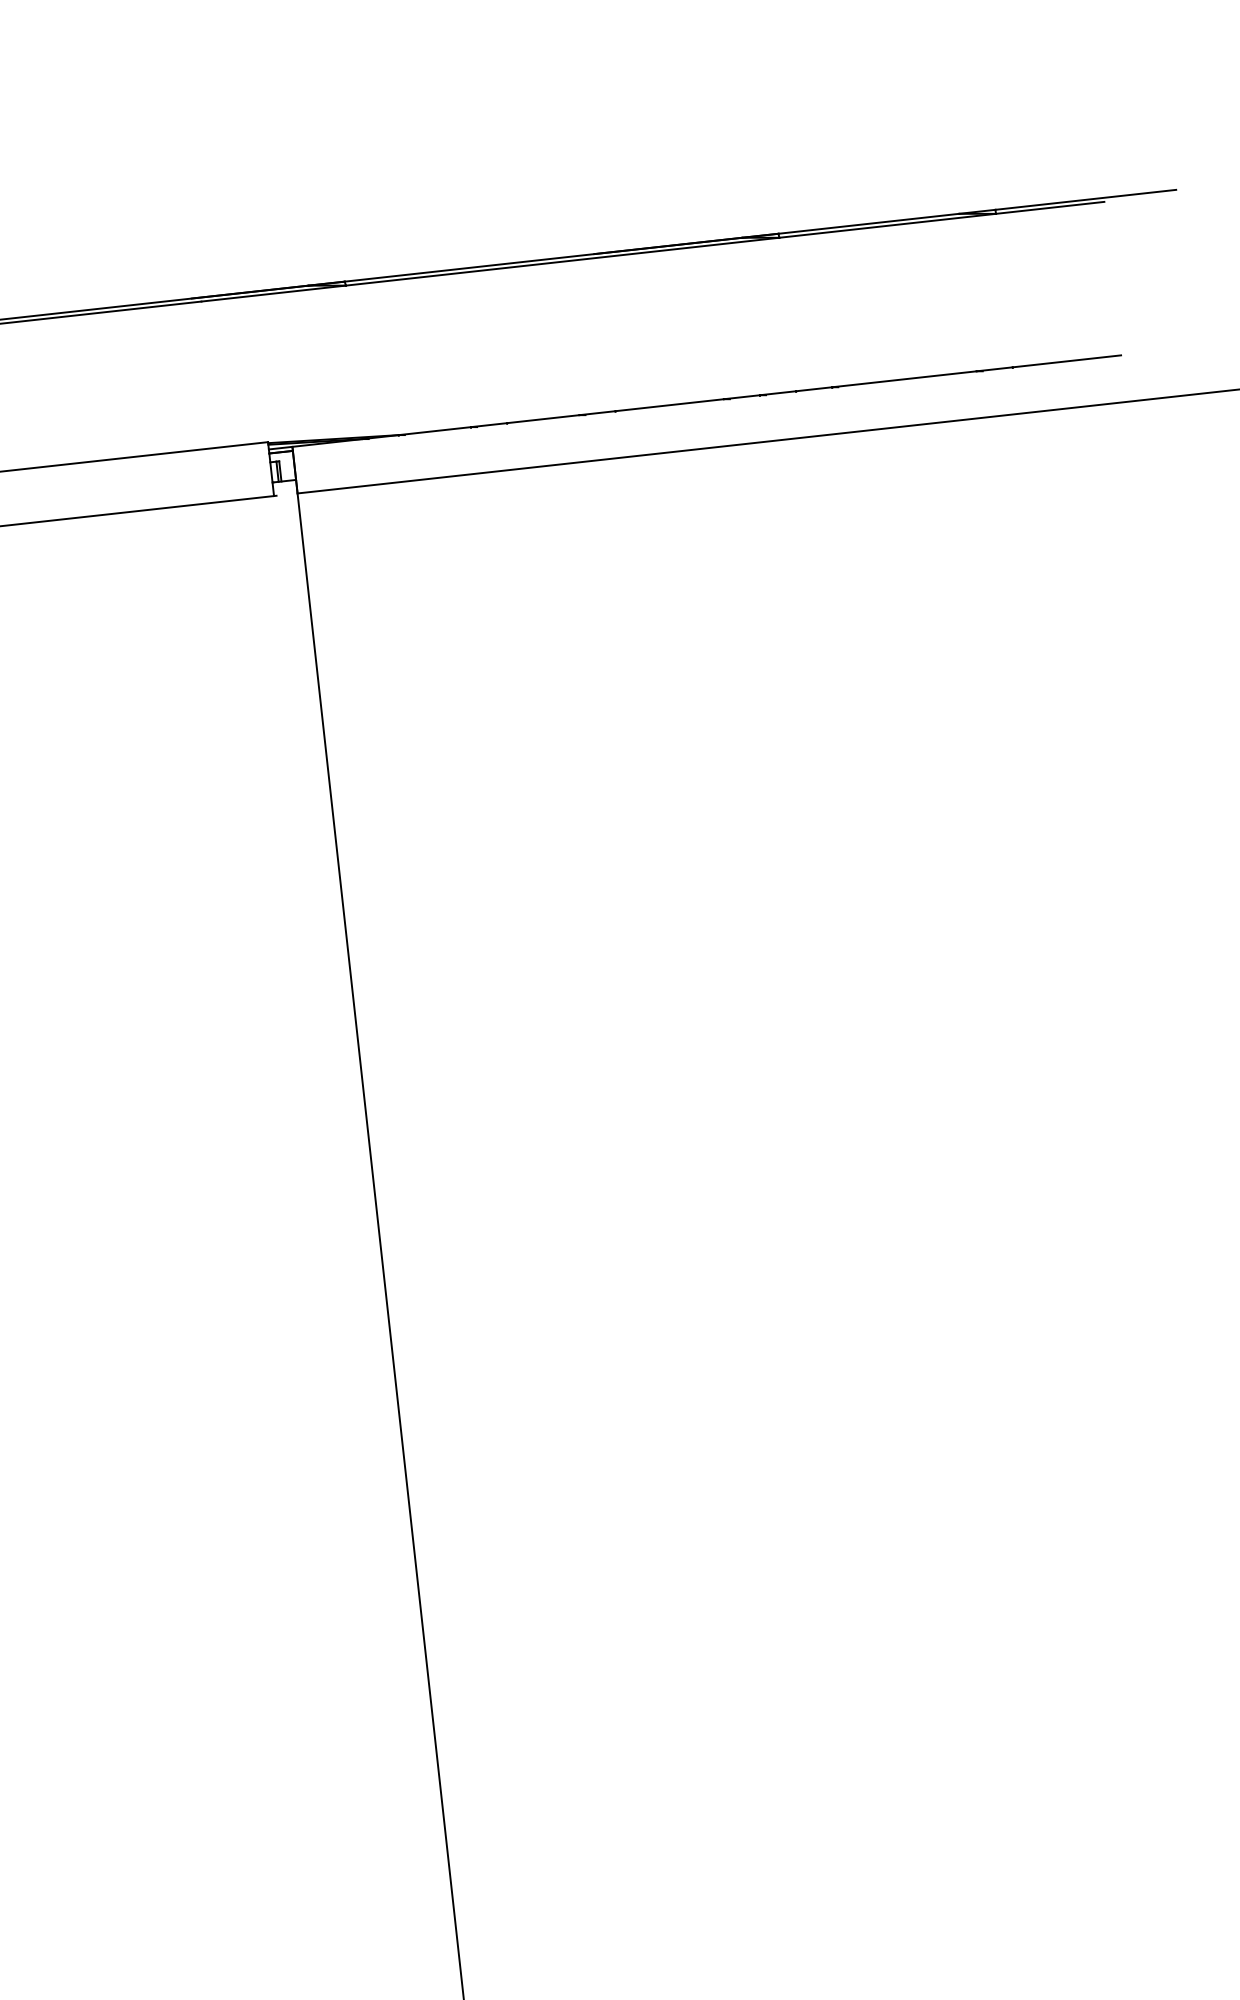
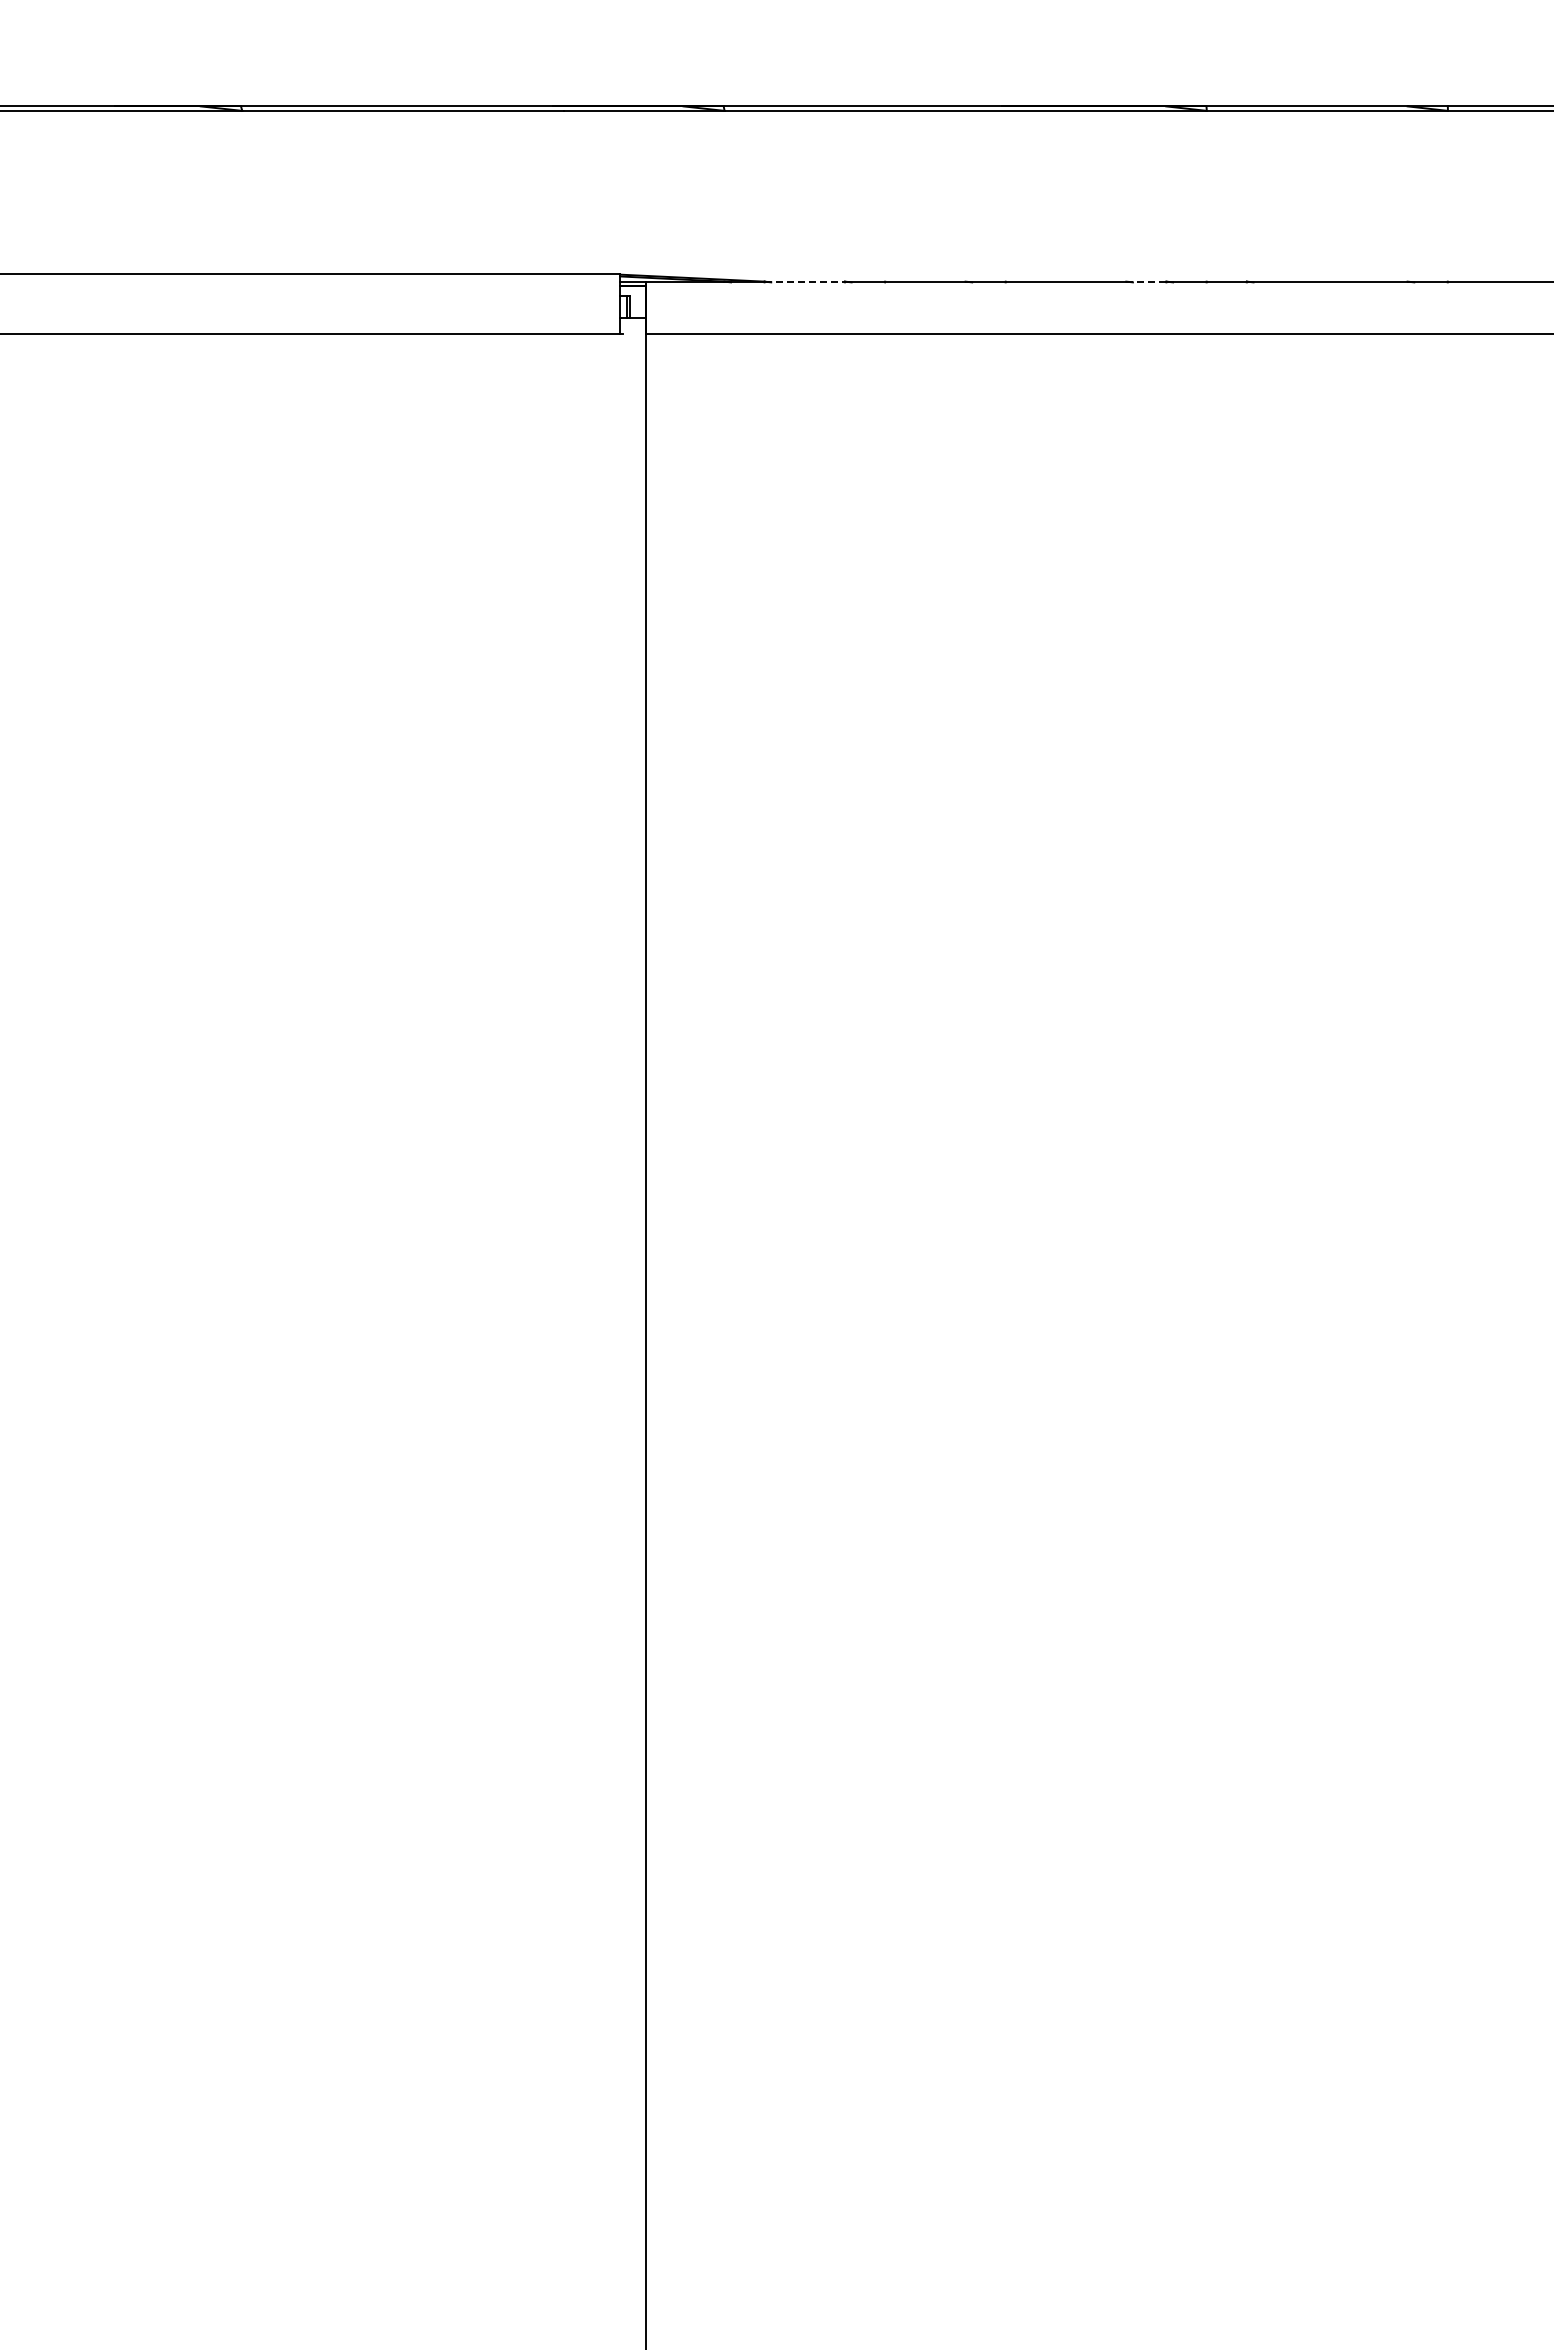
line: (742, 397) -> (1146, 281), solid -> dashed
line: (435, 430) -> (805, 281), solid -> dashed

